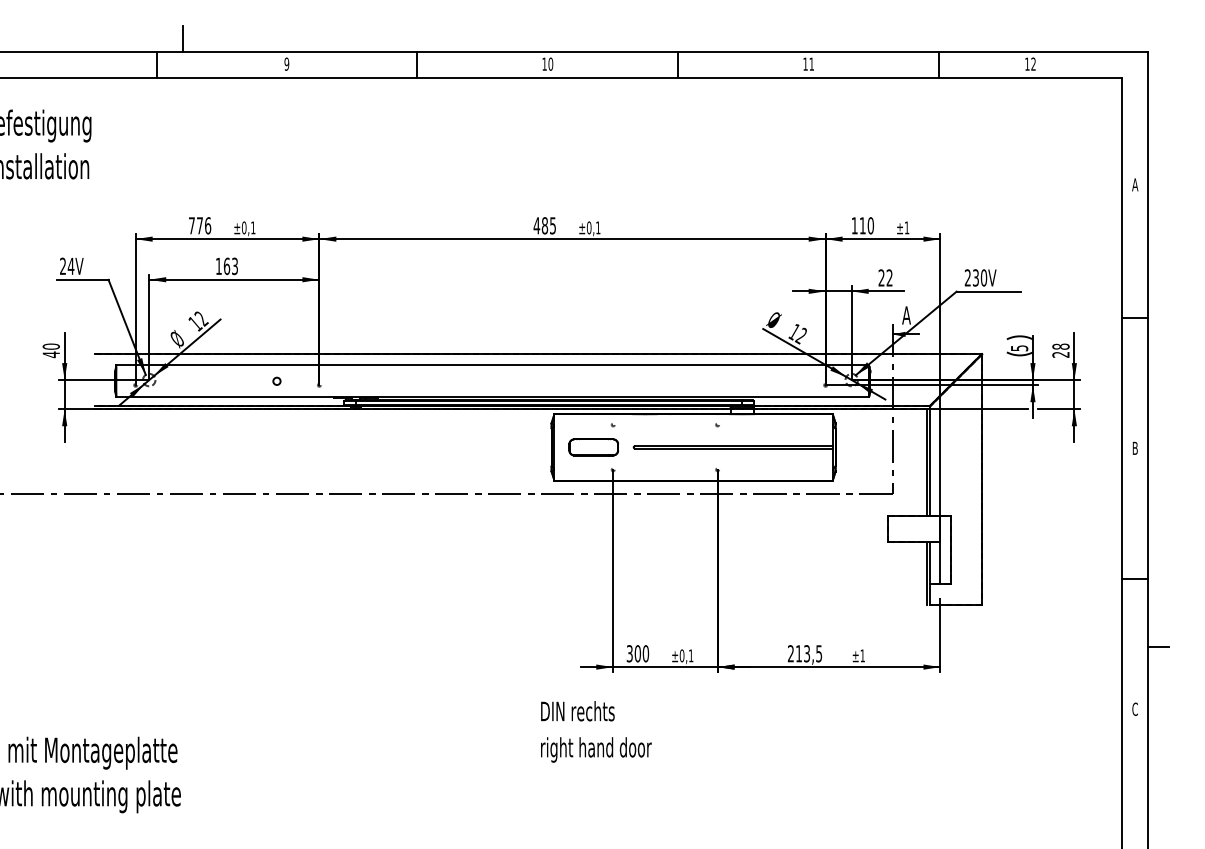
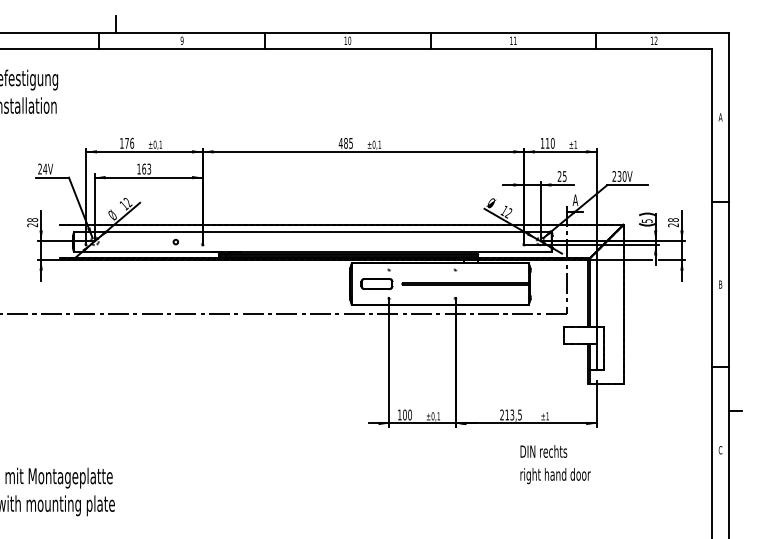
text: (191, 225) -> (121, 143), 776 -> 176
text: (889, 277) -> (564, 176), 22 -> 25
text: (51, 350) -> (32, 222), 40 -> 28
text: (629, 652) -> (399, 414), 300 -> 100
text: (596, 731) -> (555, 464), moved

